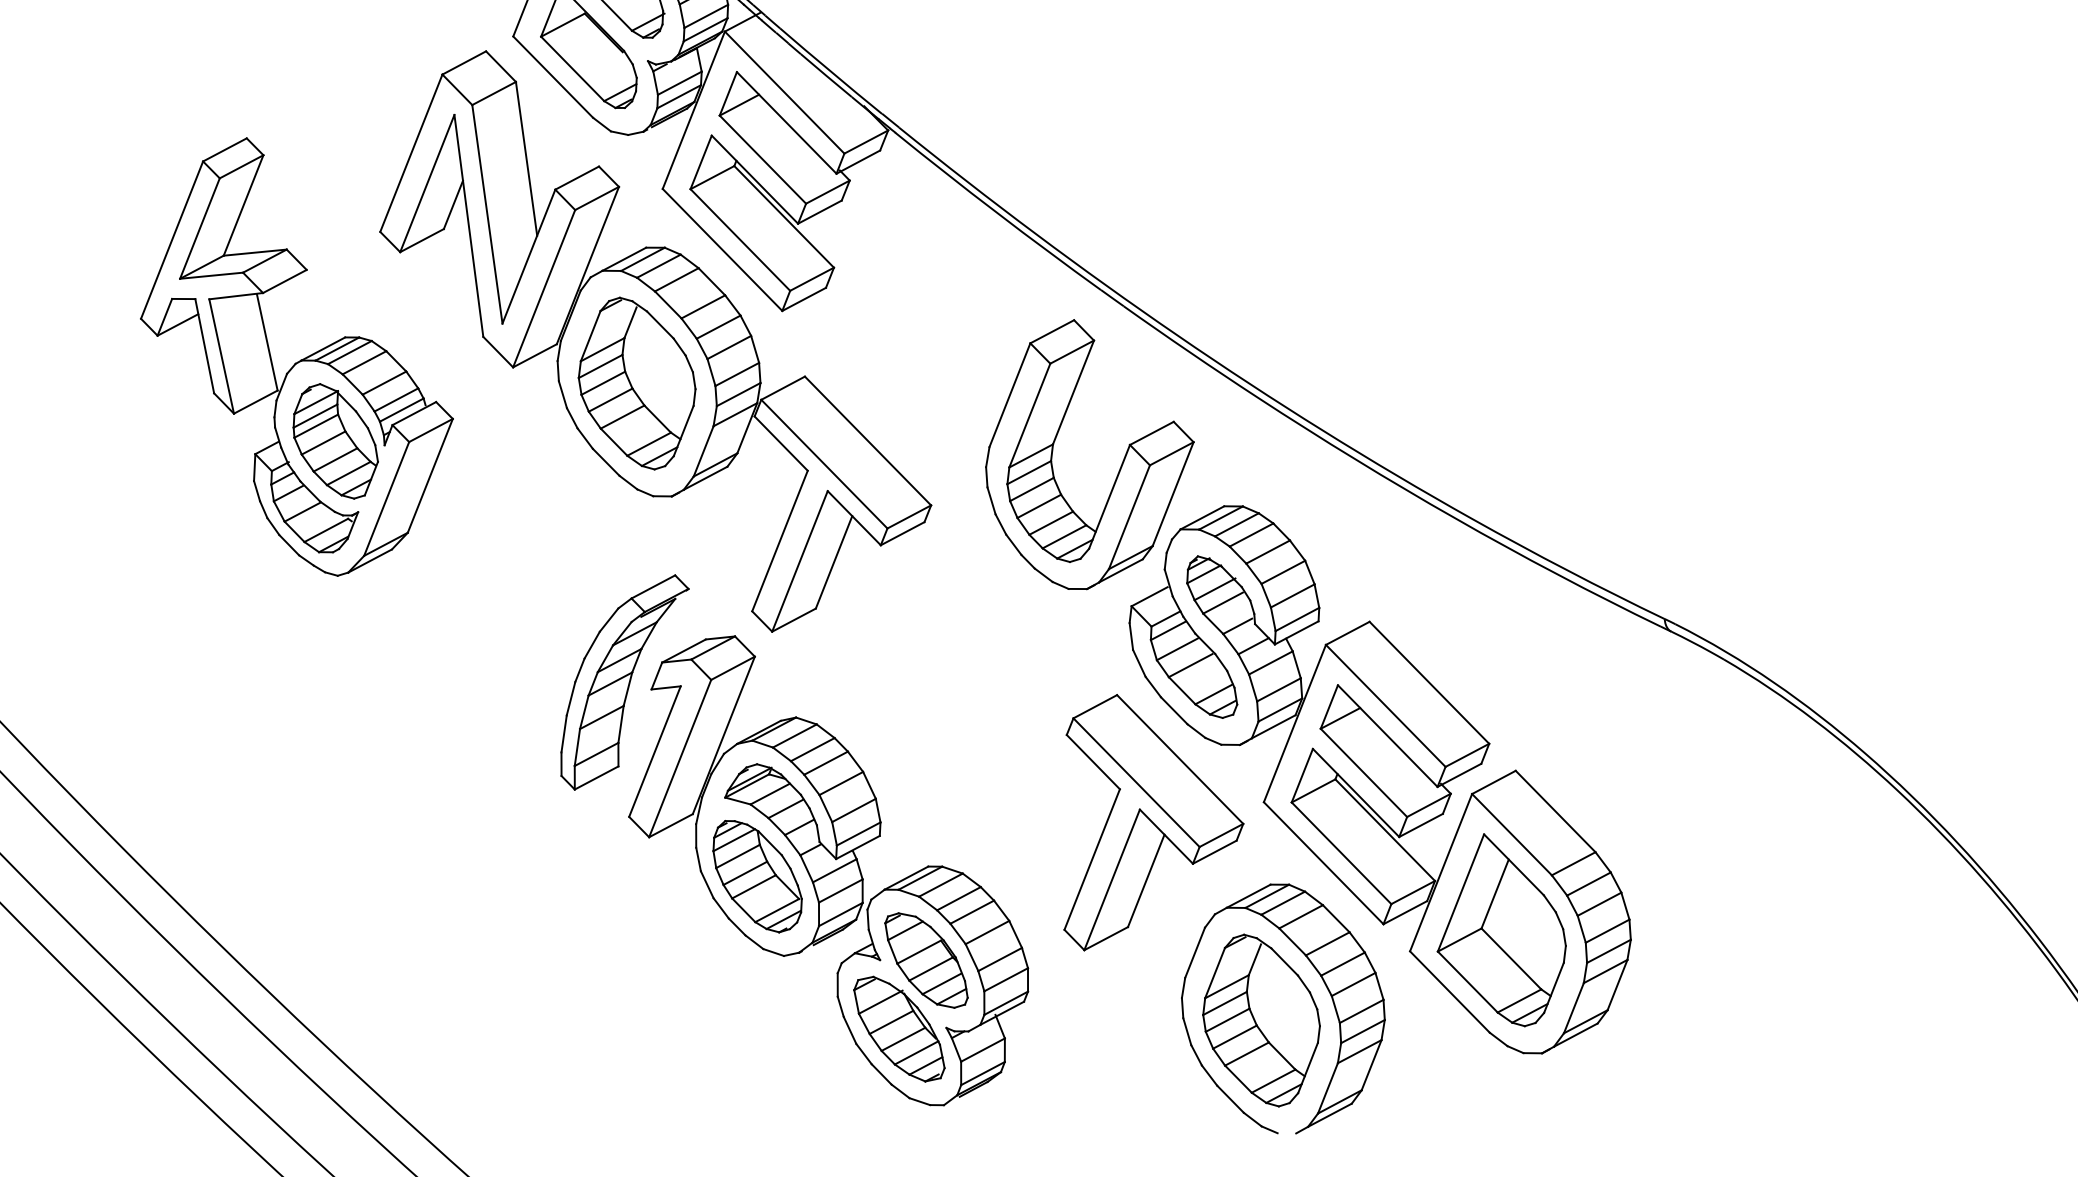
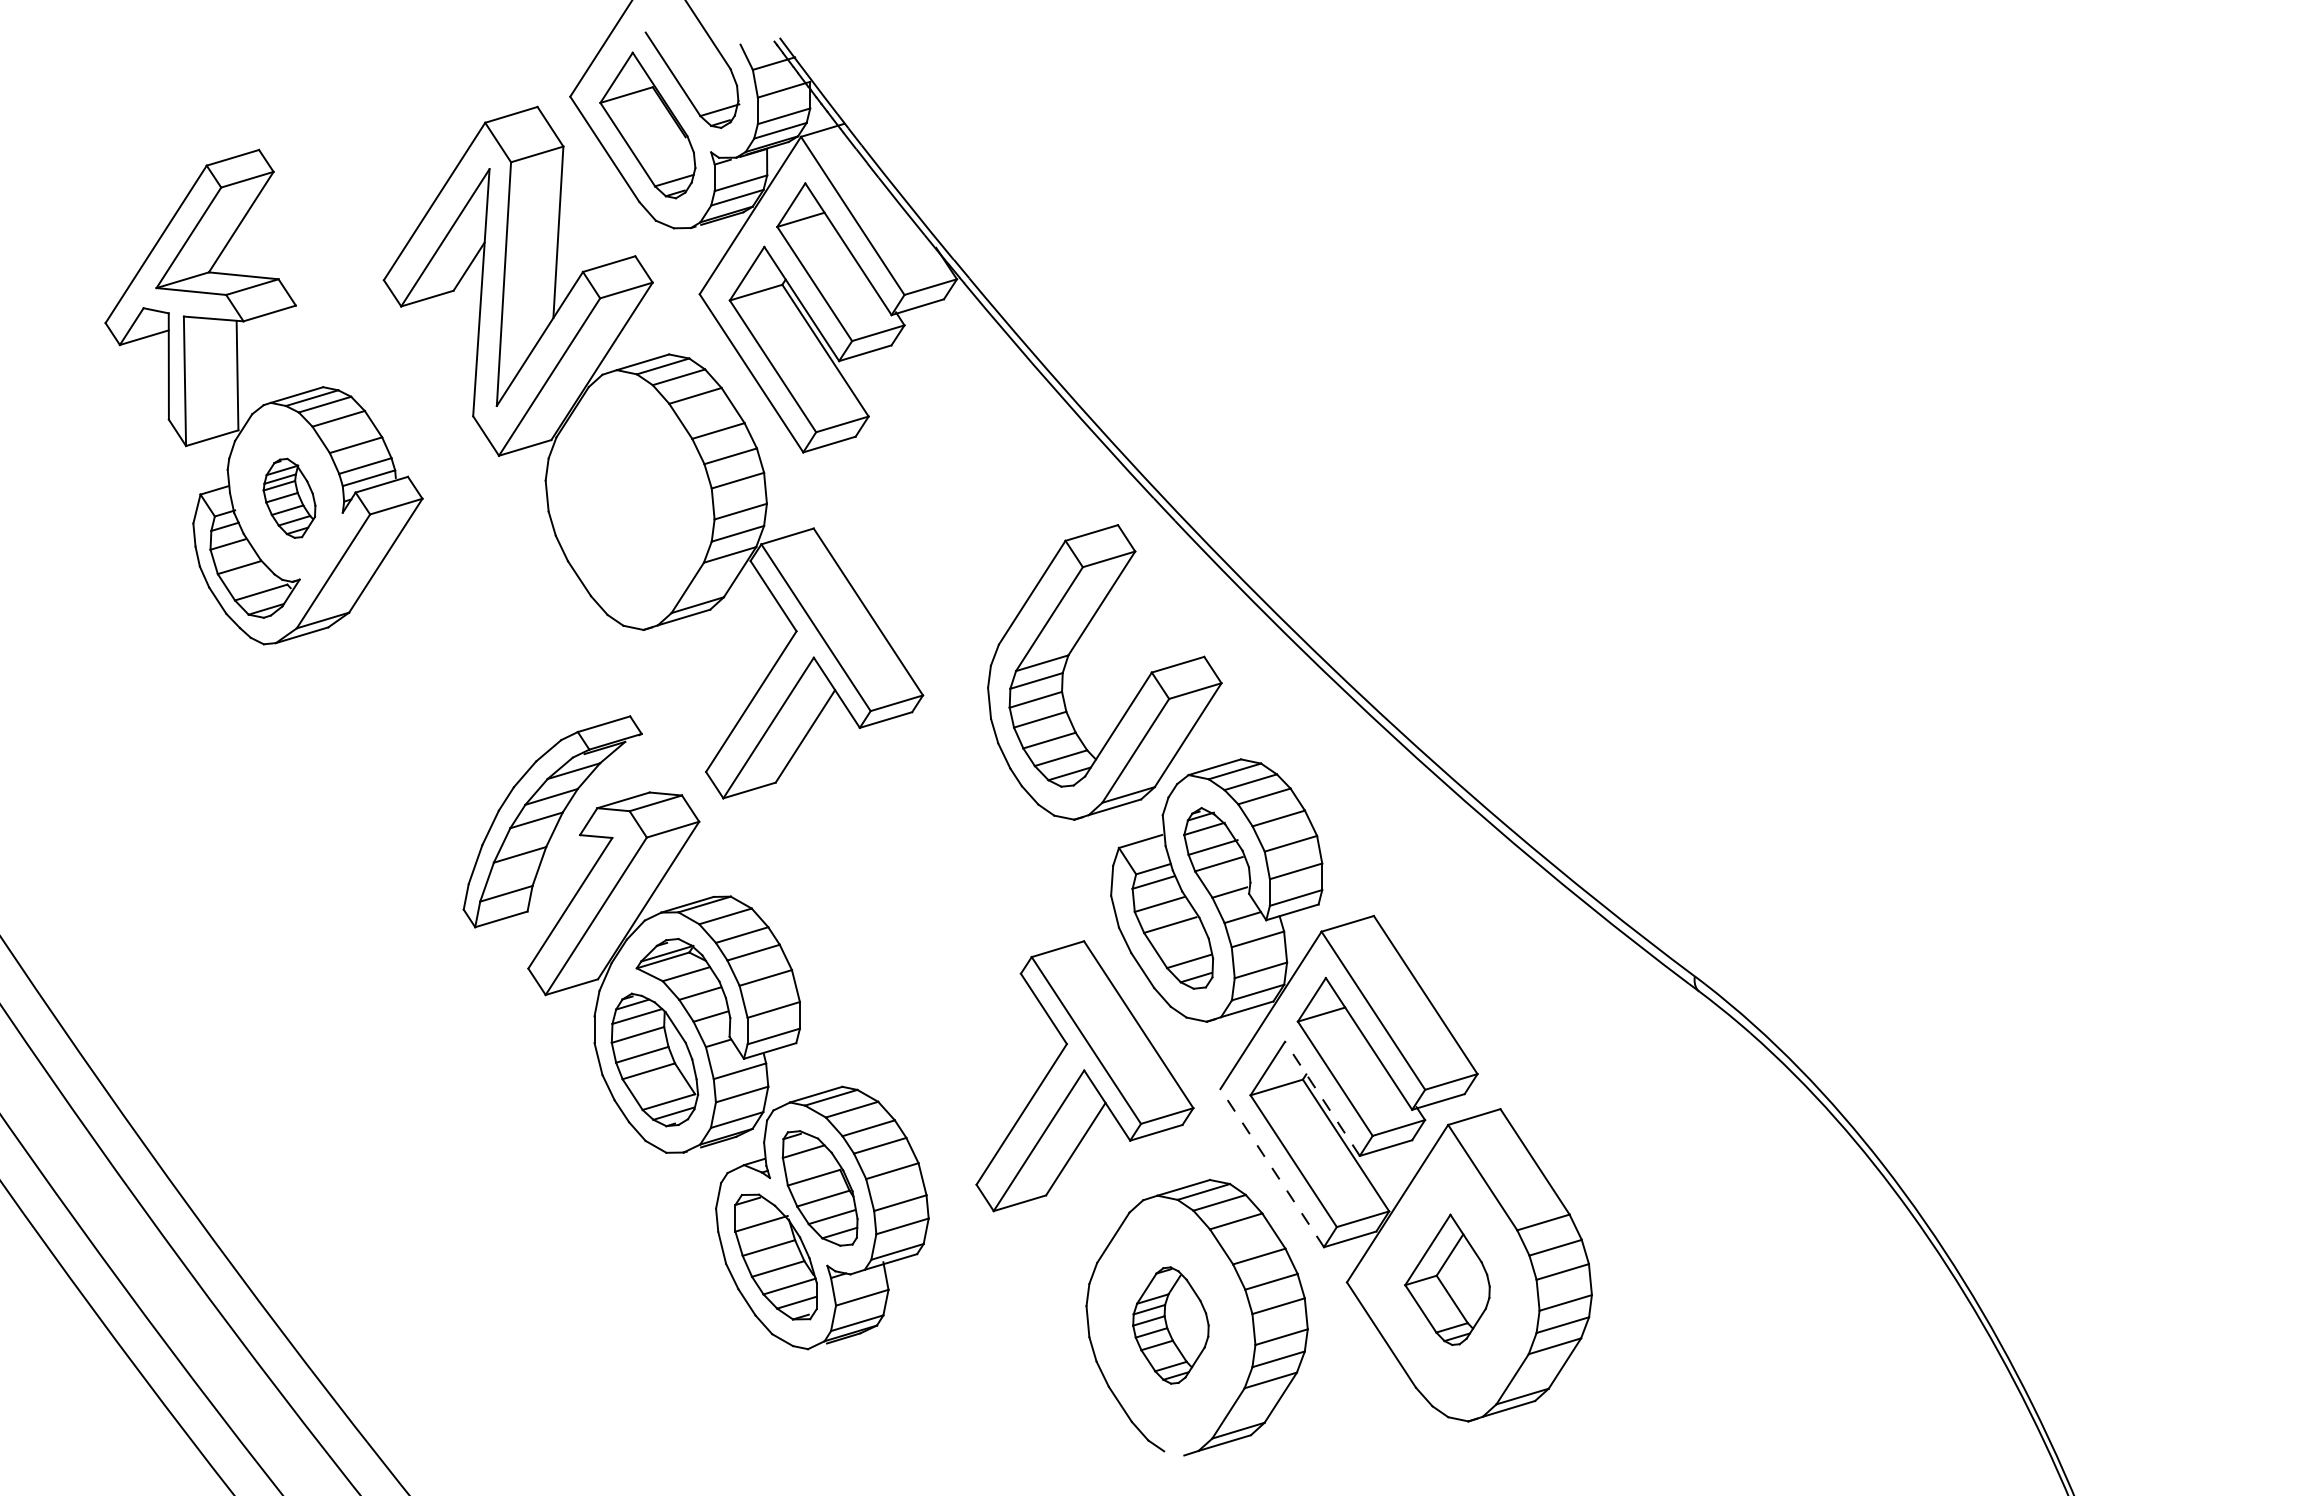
part: (637, 383) -> (630, 499), removed
part: (334, 442) -> (289, 498), size x0.6
line: (1356, 792) -> (1322, 1098), solid -> dashed
line: (1324, 863) -> (1272, 1168), solid -> dashed
part: (1498, 931) -> (1447, 1279), size x0.6
part: (1261, 1020) -> (1170, 1325), size x0.6

